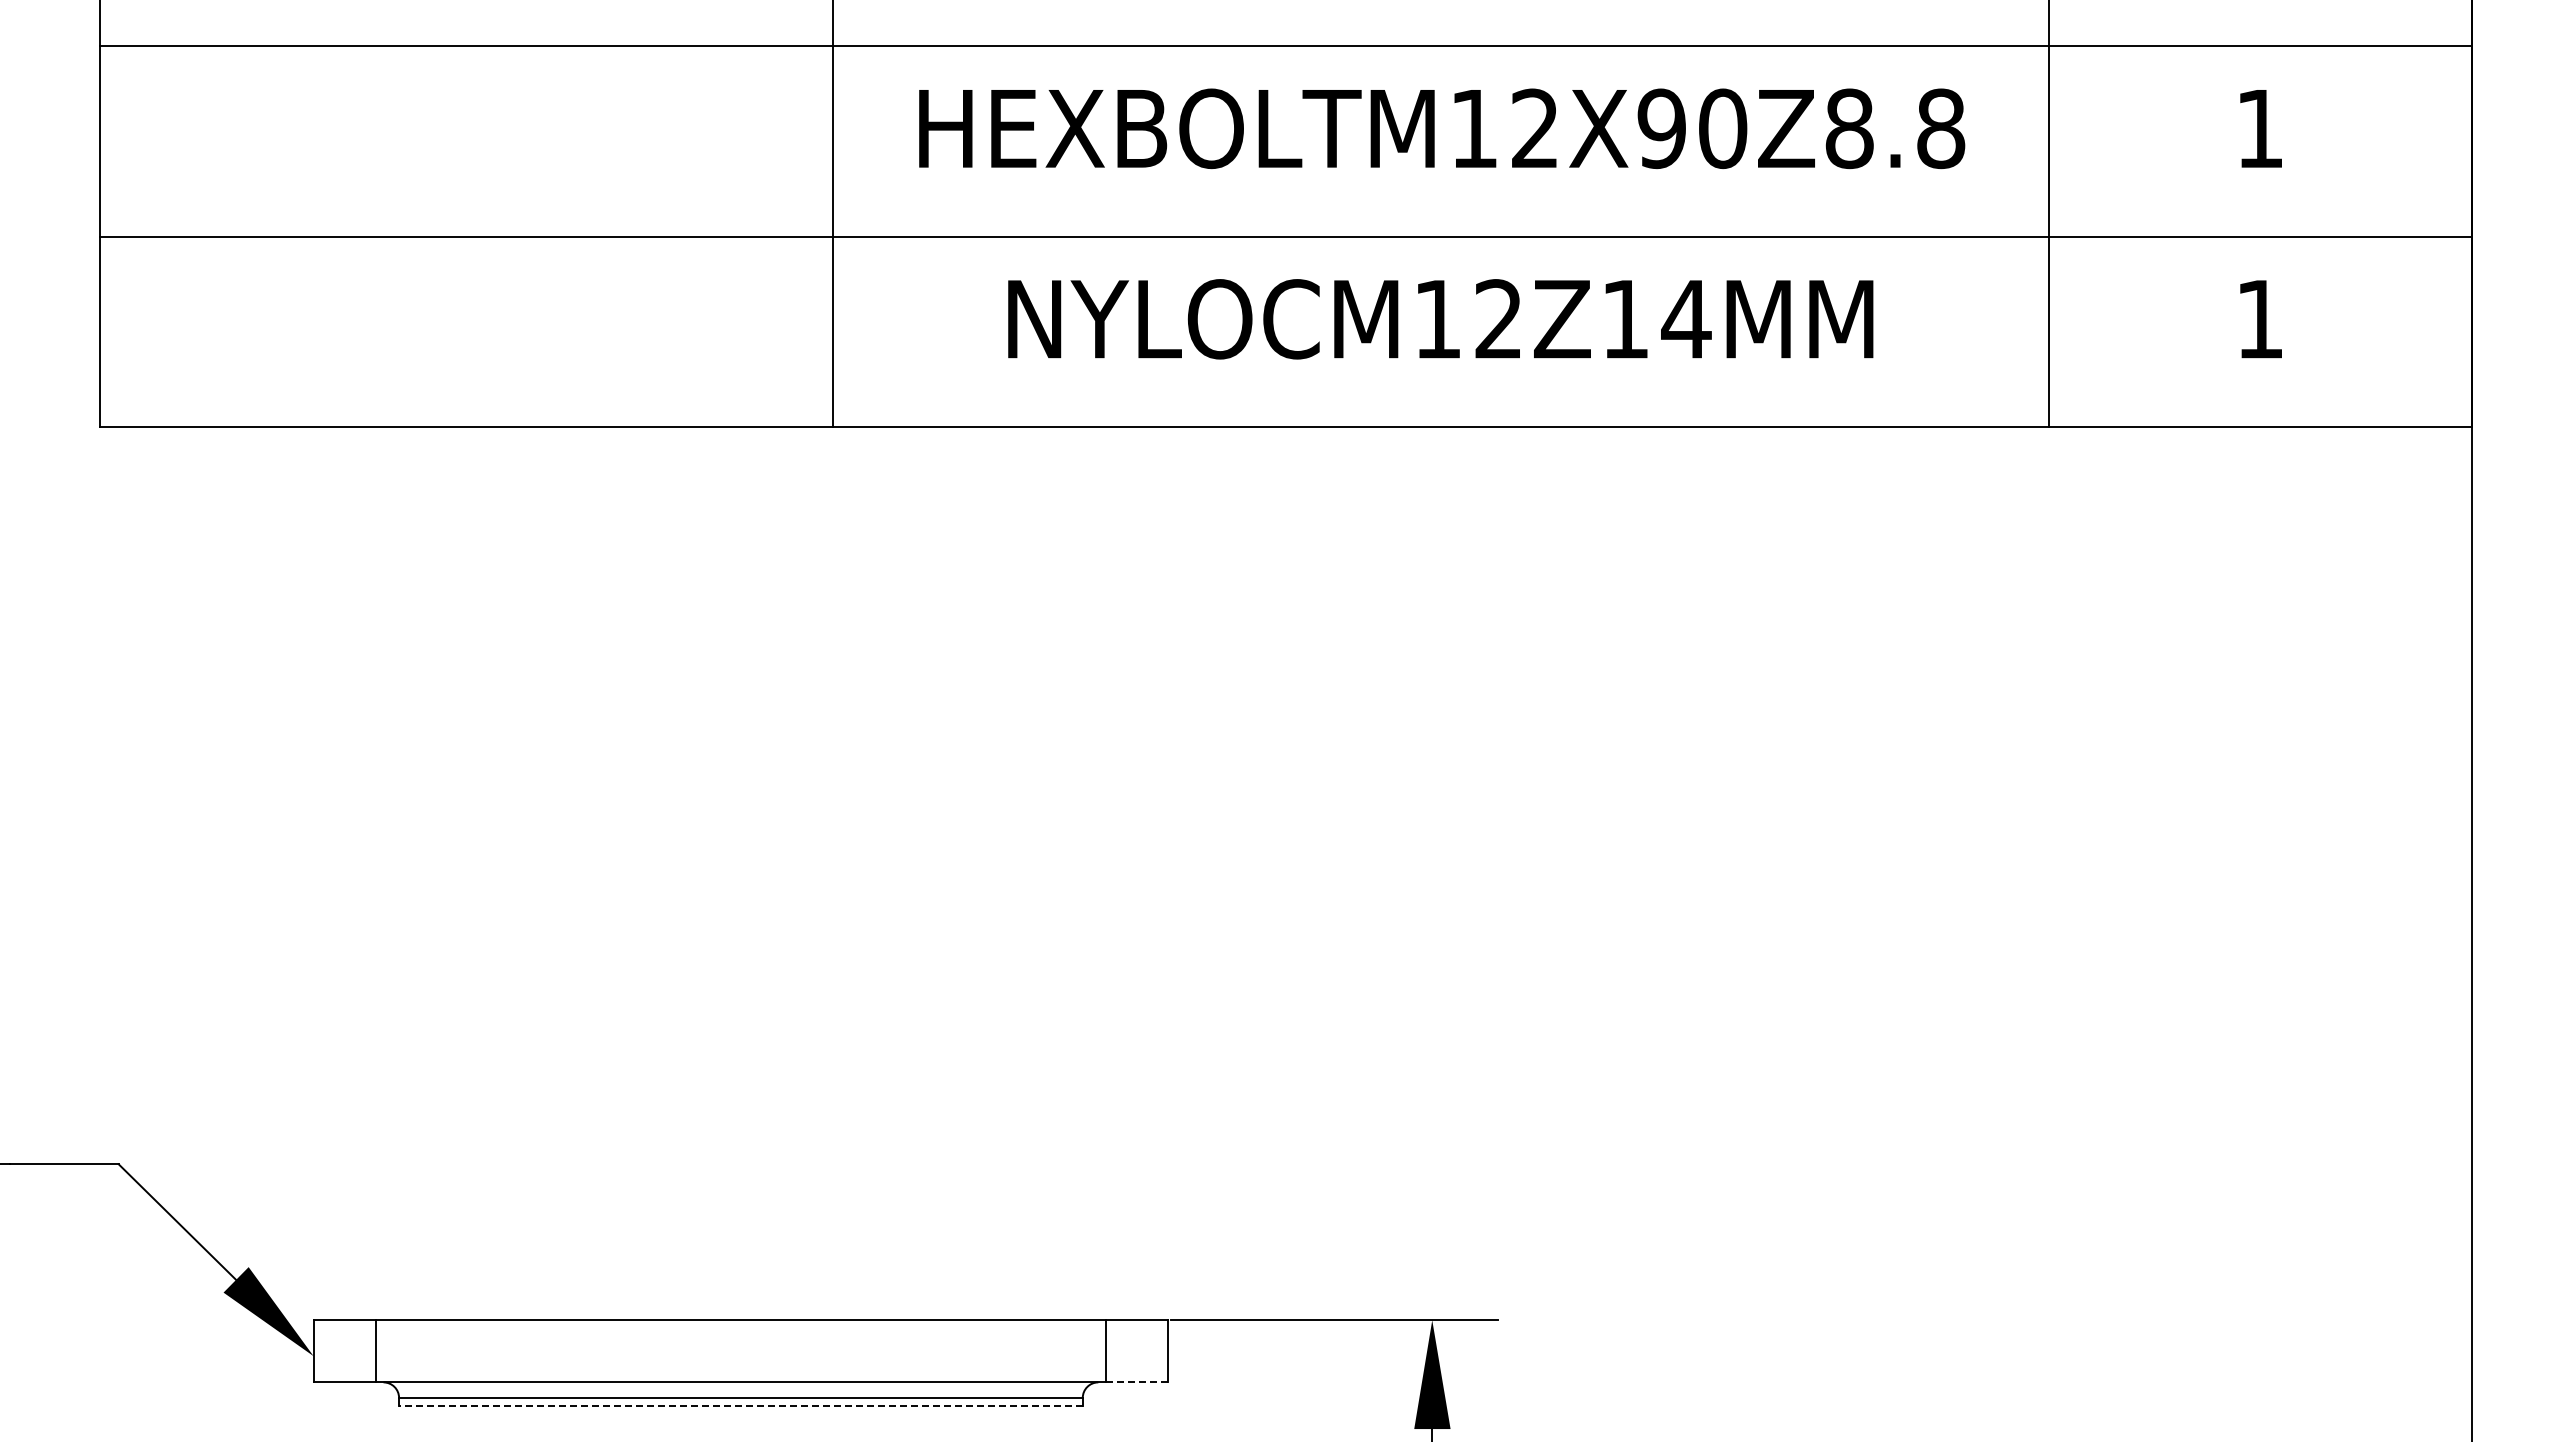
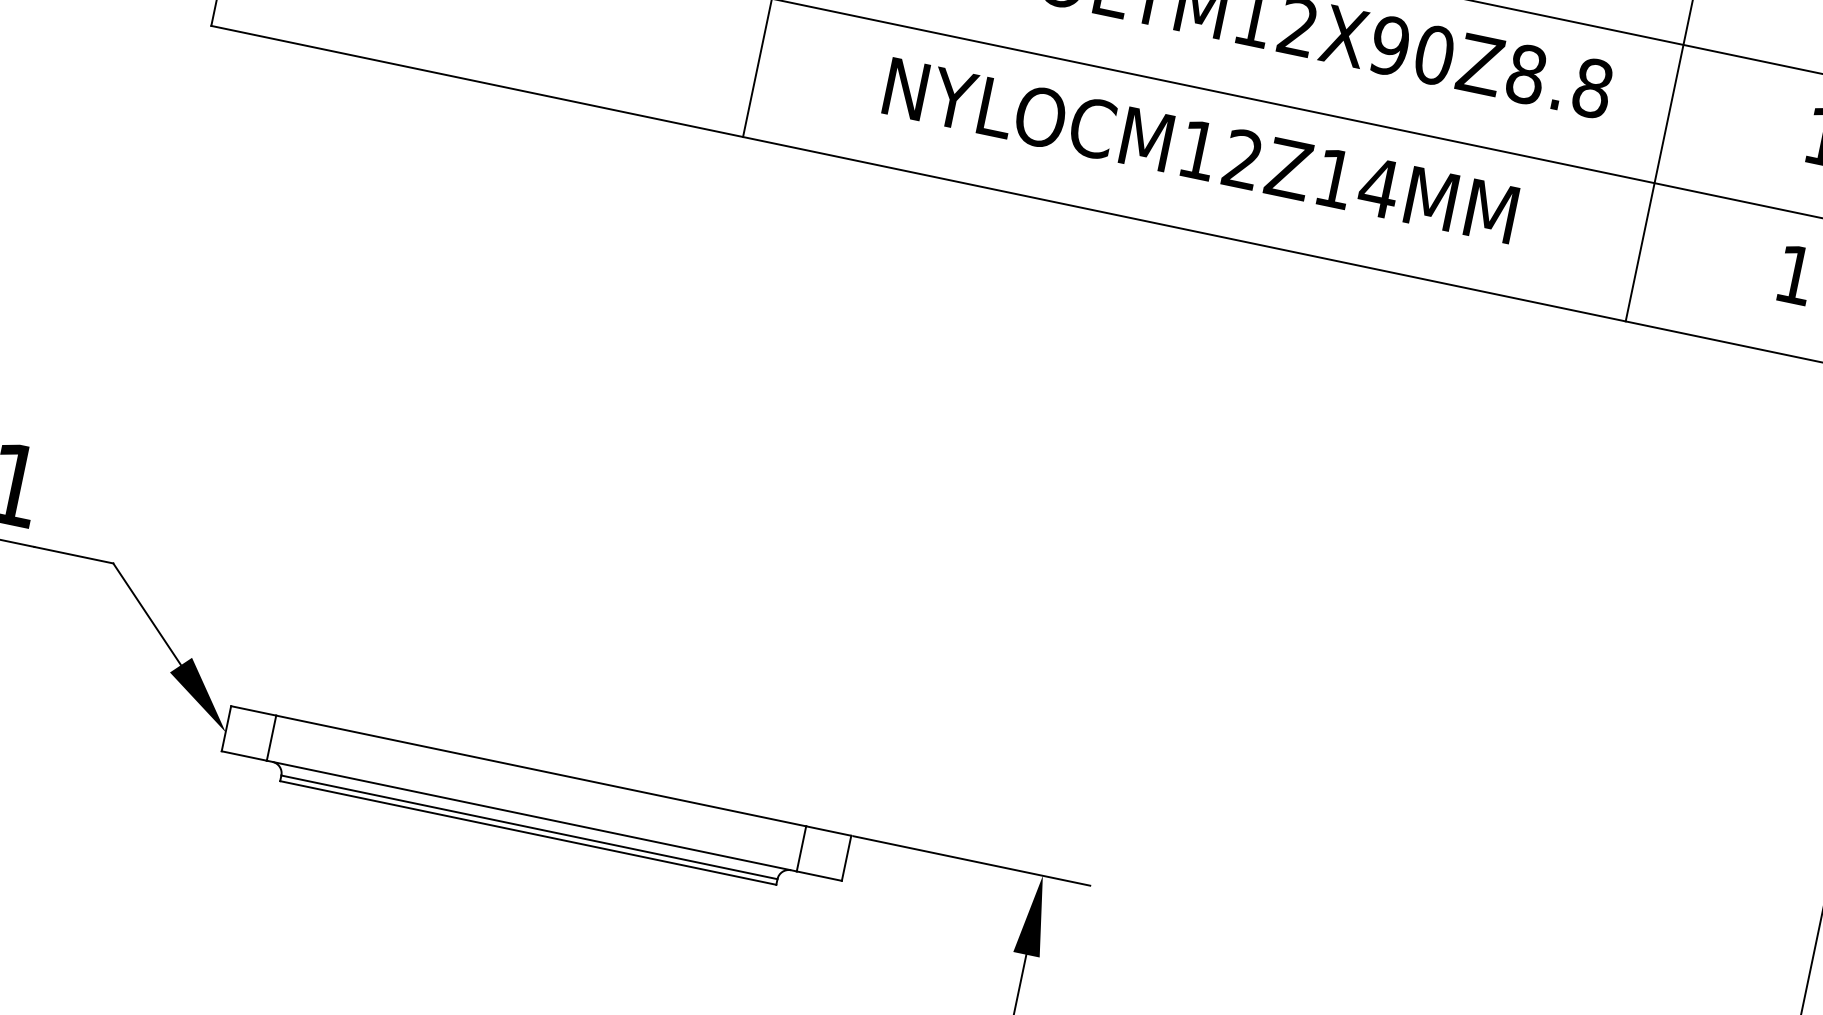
line: (1136, 1382) -> (818, 876), dashed -> solid
line: (740, 1405) -> (527, 832), dashed -> solid

